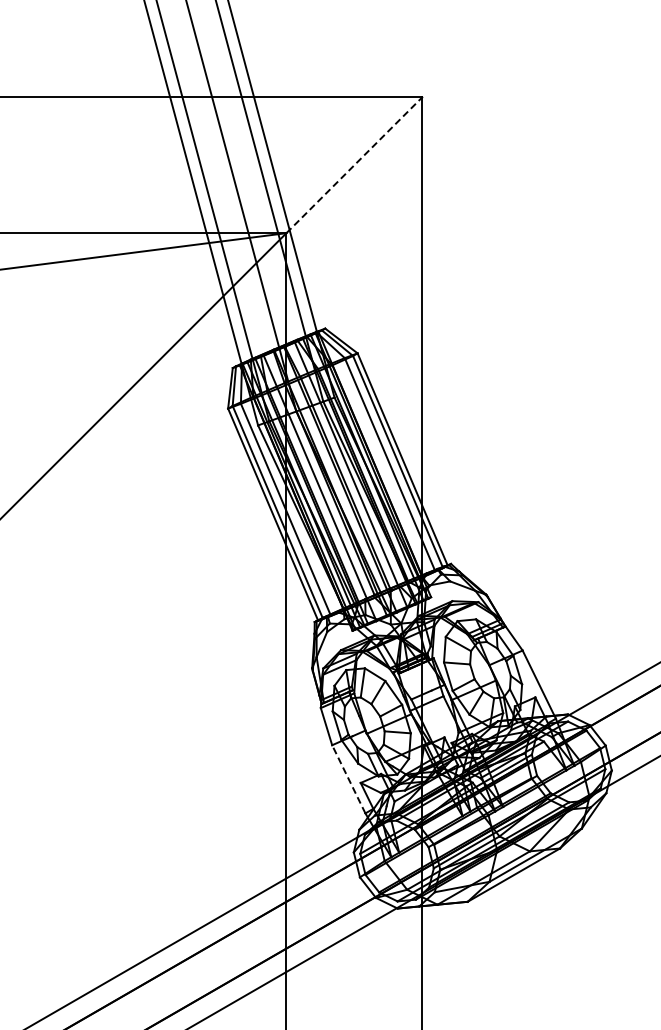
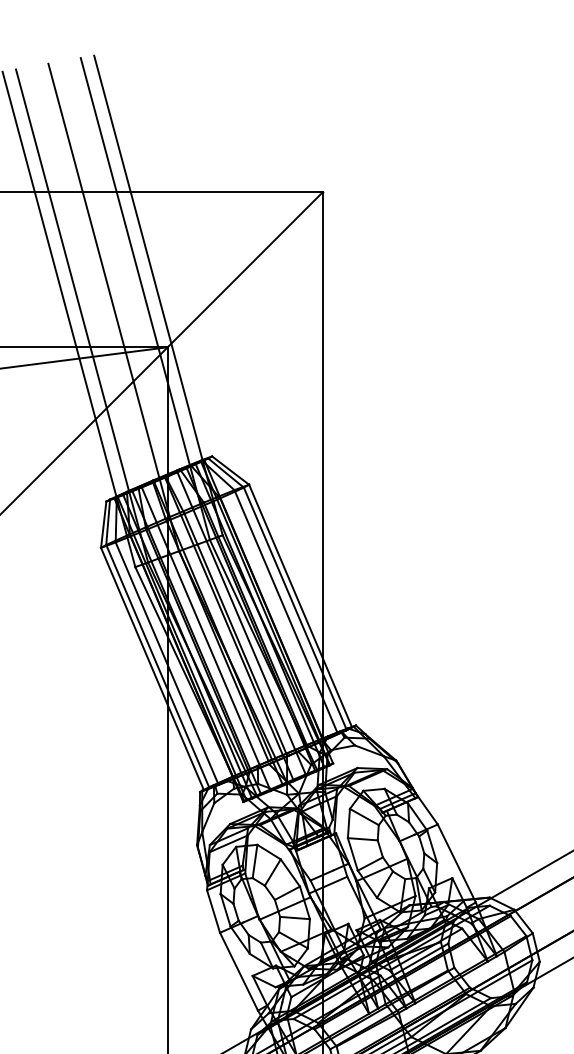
line: (354, 165) -> (245, 269), dashed -> solid
line: (348, 779) -> (238, 971), dashed -> solid

